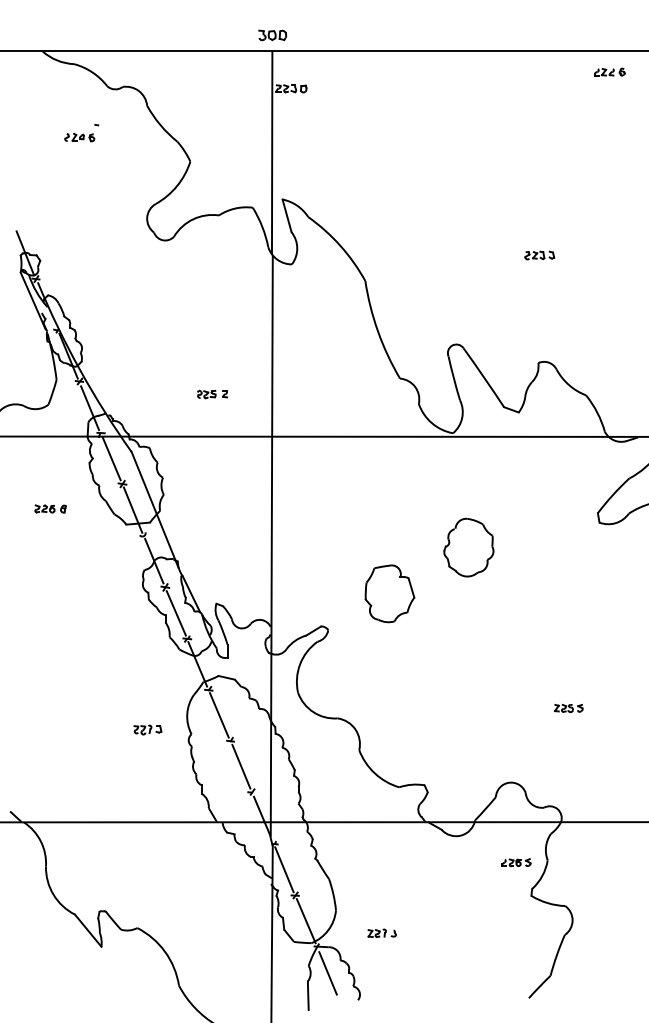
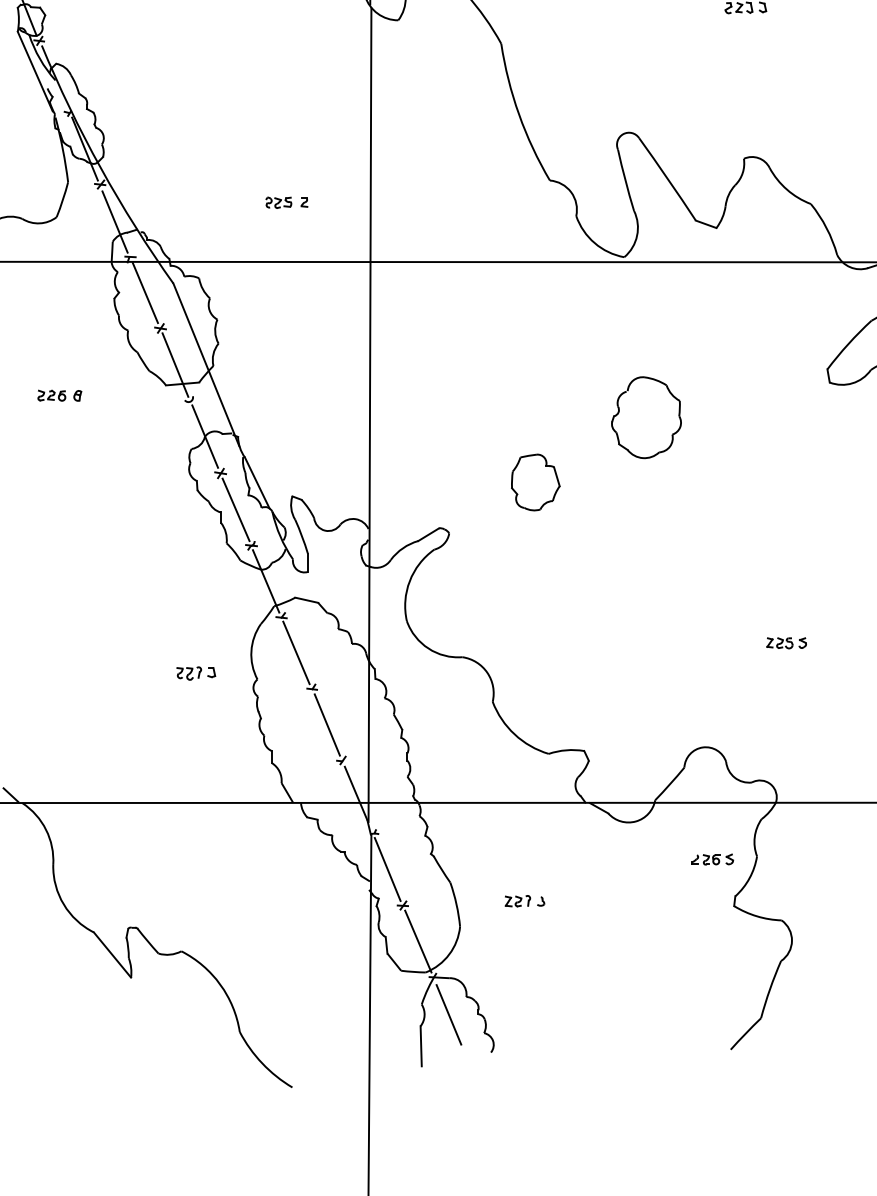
part: (50, 508) -> (59, 395), moved
part: (389, 593) -> (535, 481), size x0.7
part: (381, 932) -> (523, 900), moved

